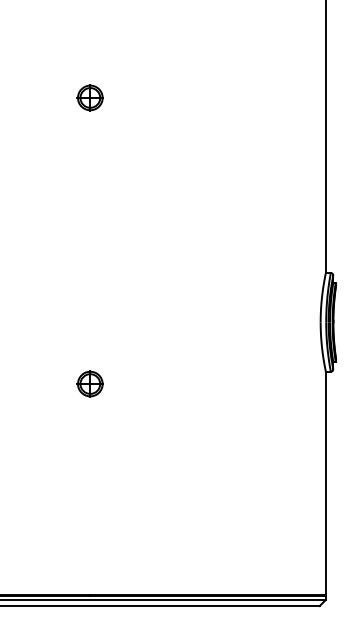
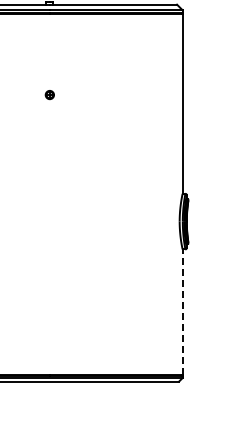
part: (89, 96) -> (49, 94), size x0.6
part: (89, 384) -> (49, 256), removed
line: (325, 483) -> (182, 312), solid -> dashed

